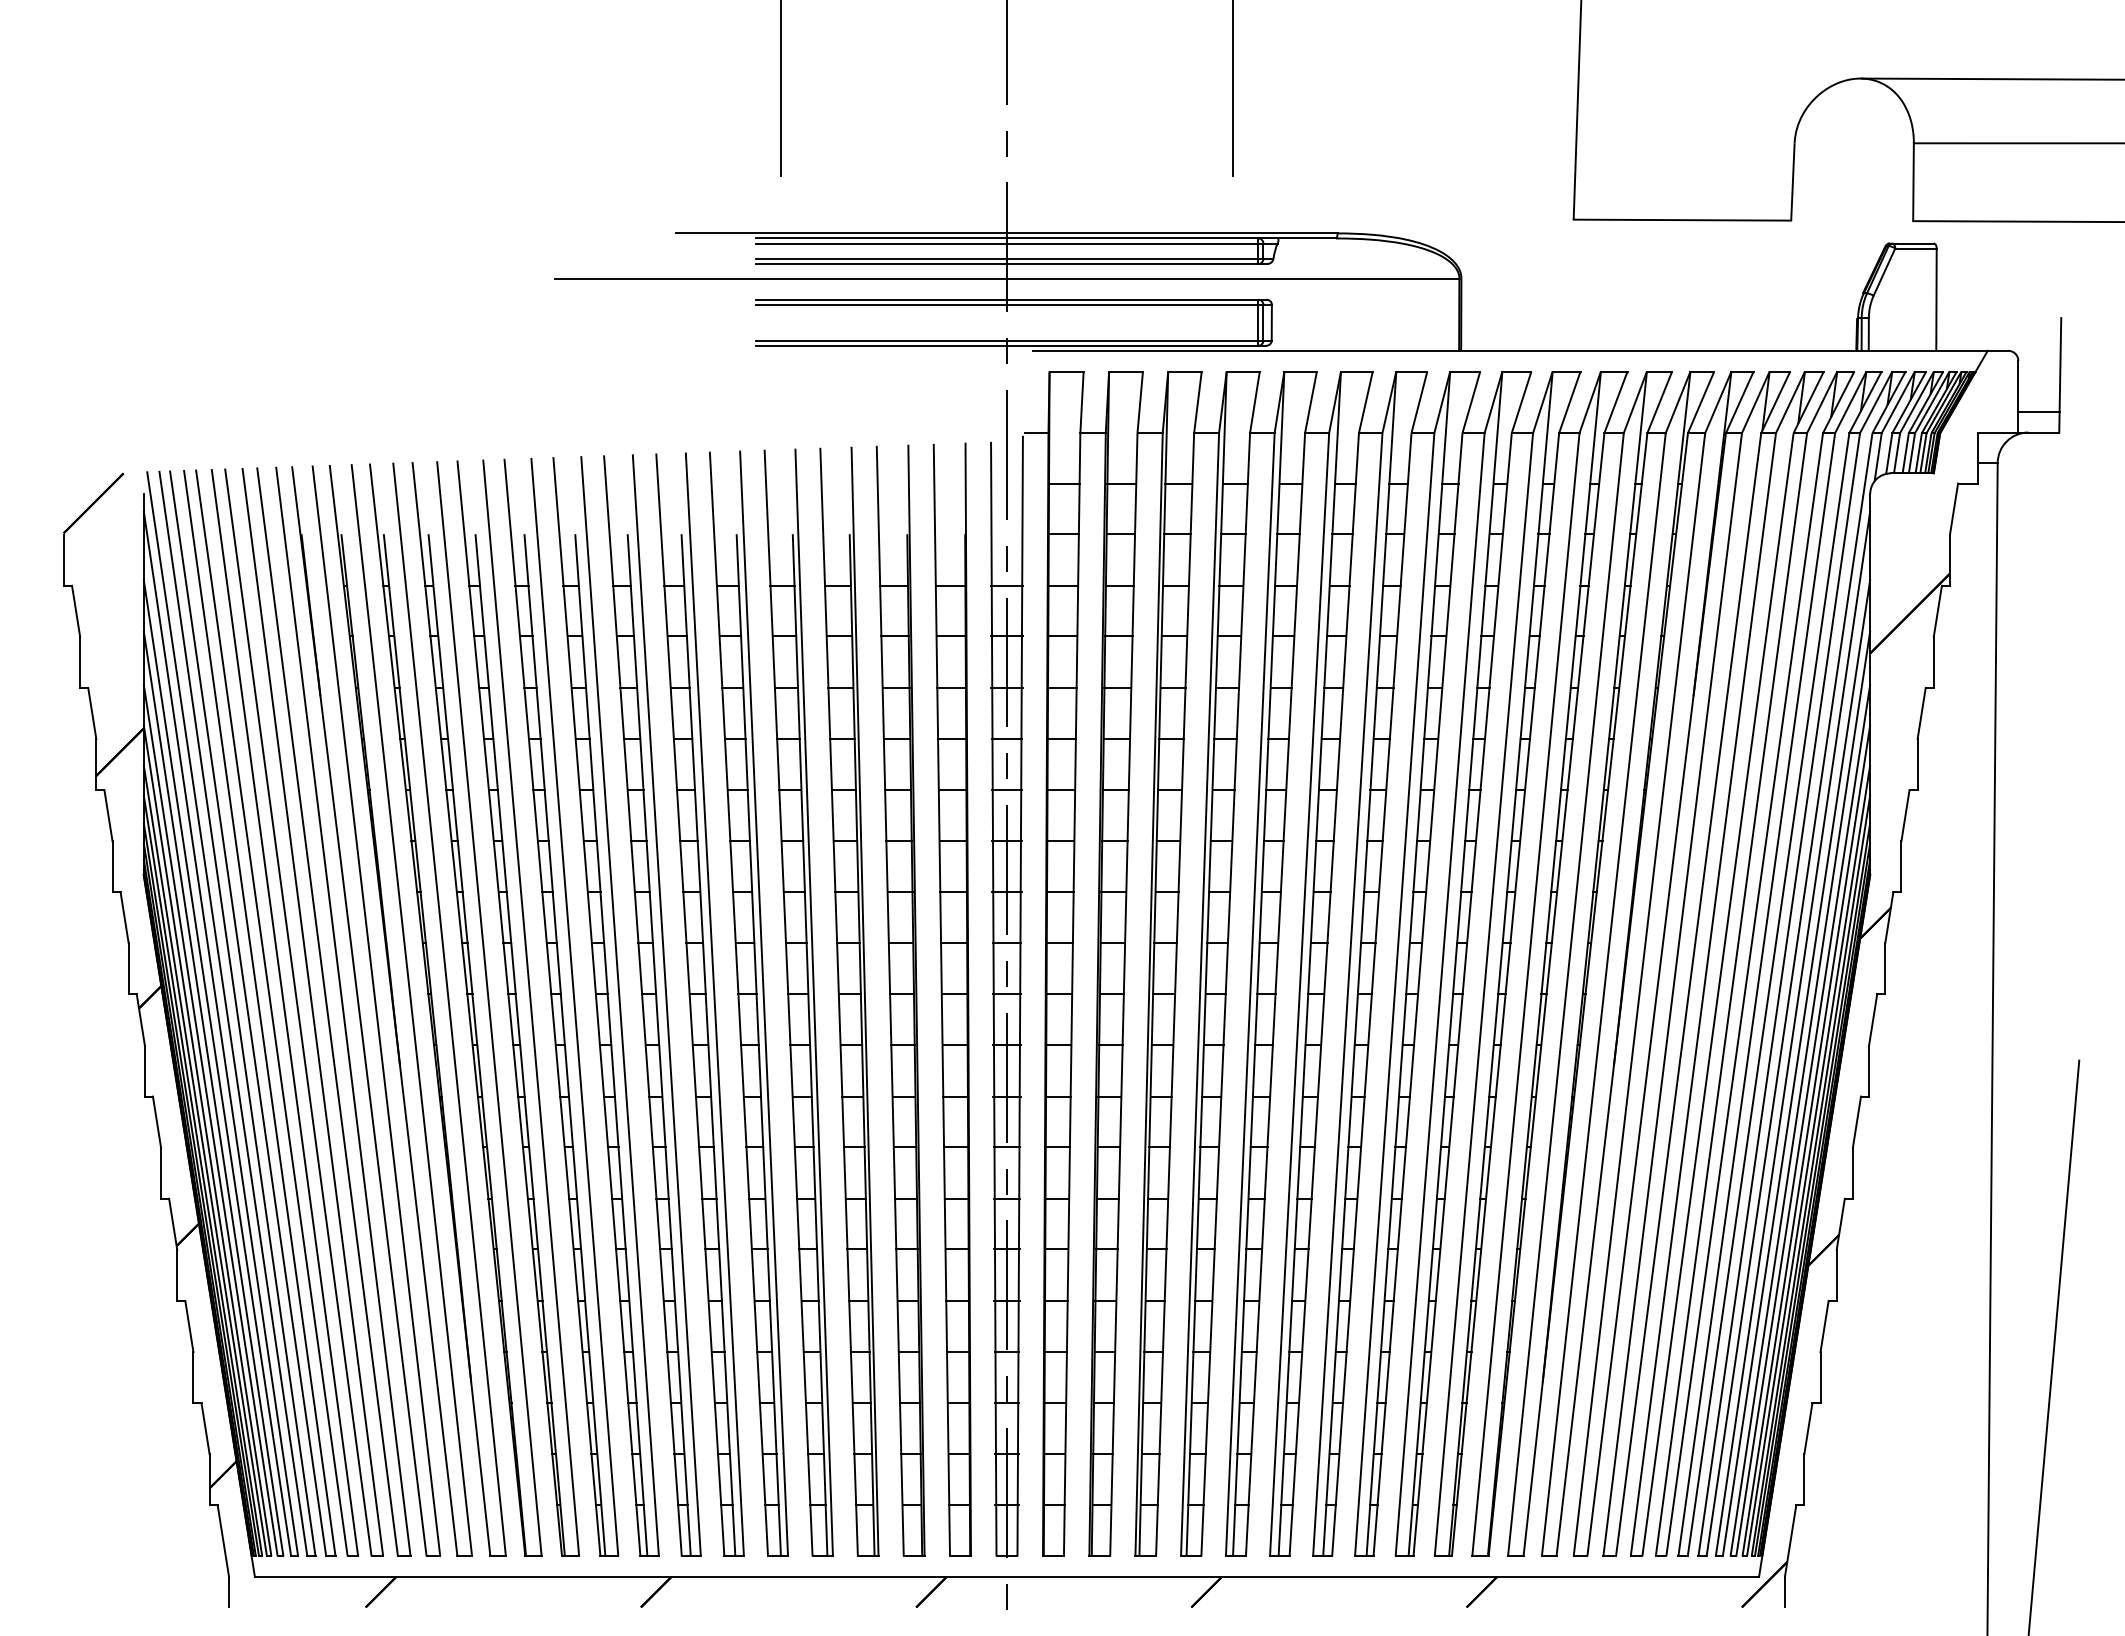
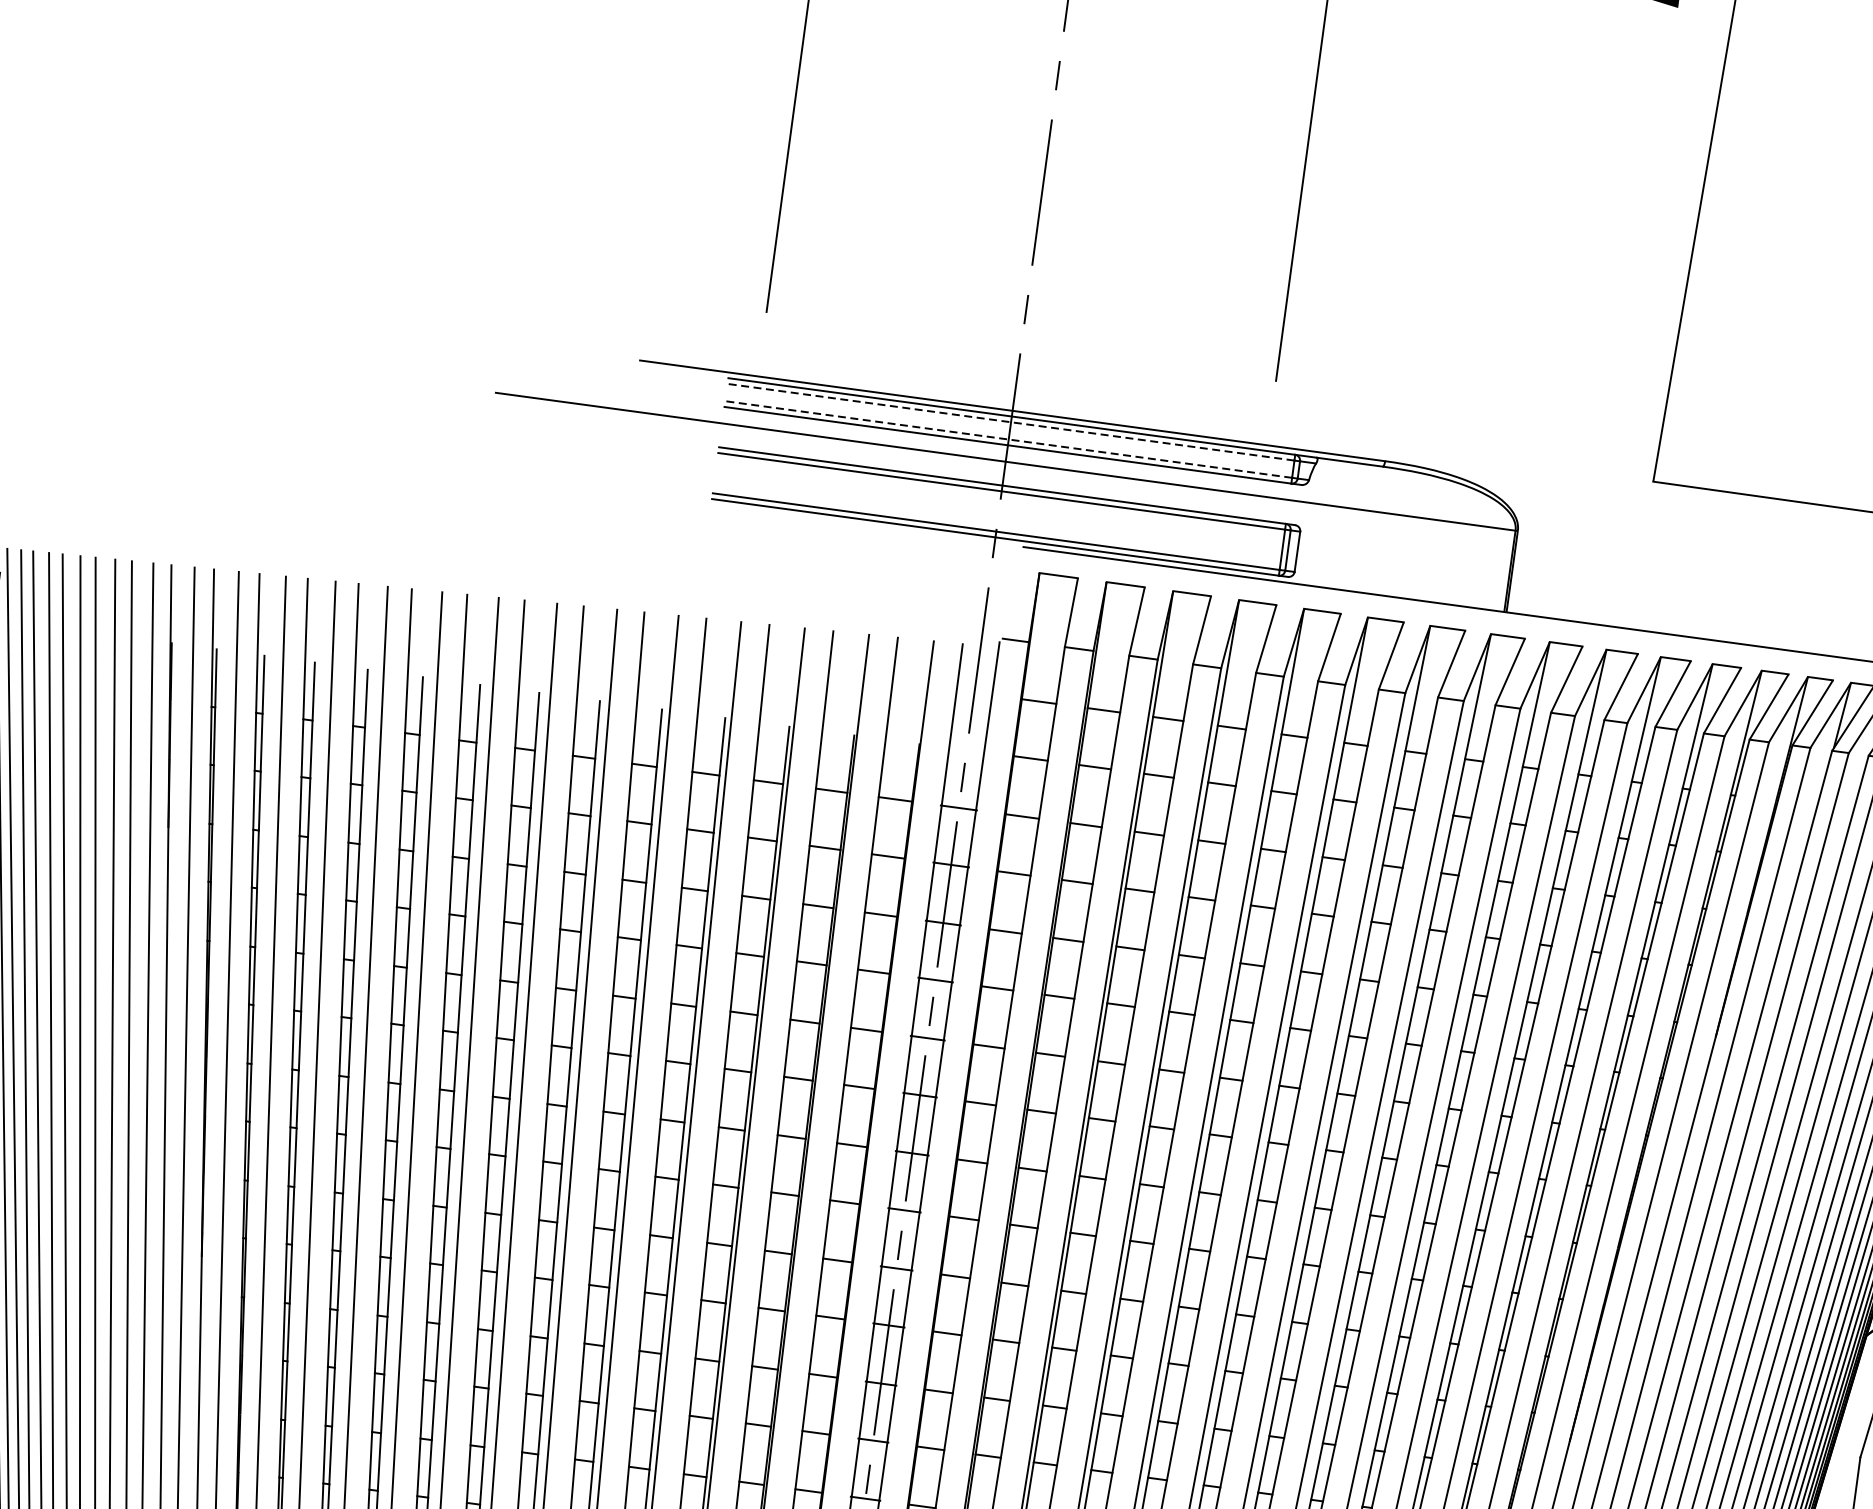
line: (1006, 243) -> (1010, 422), solid -> dashed
line: (1006, 258) -> (1008, 439), solid -> dashed

